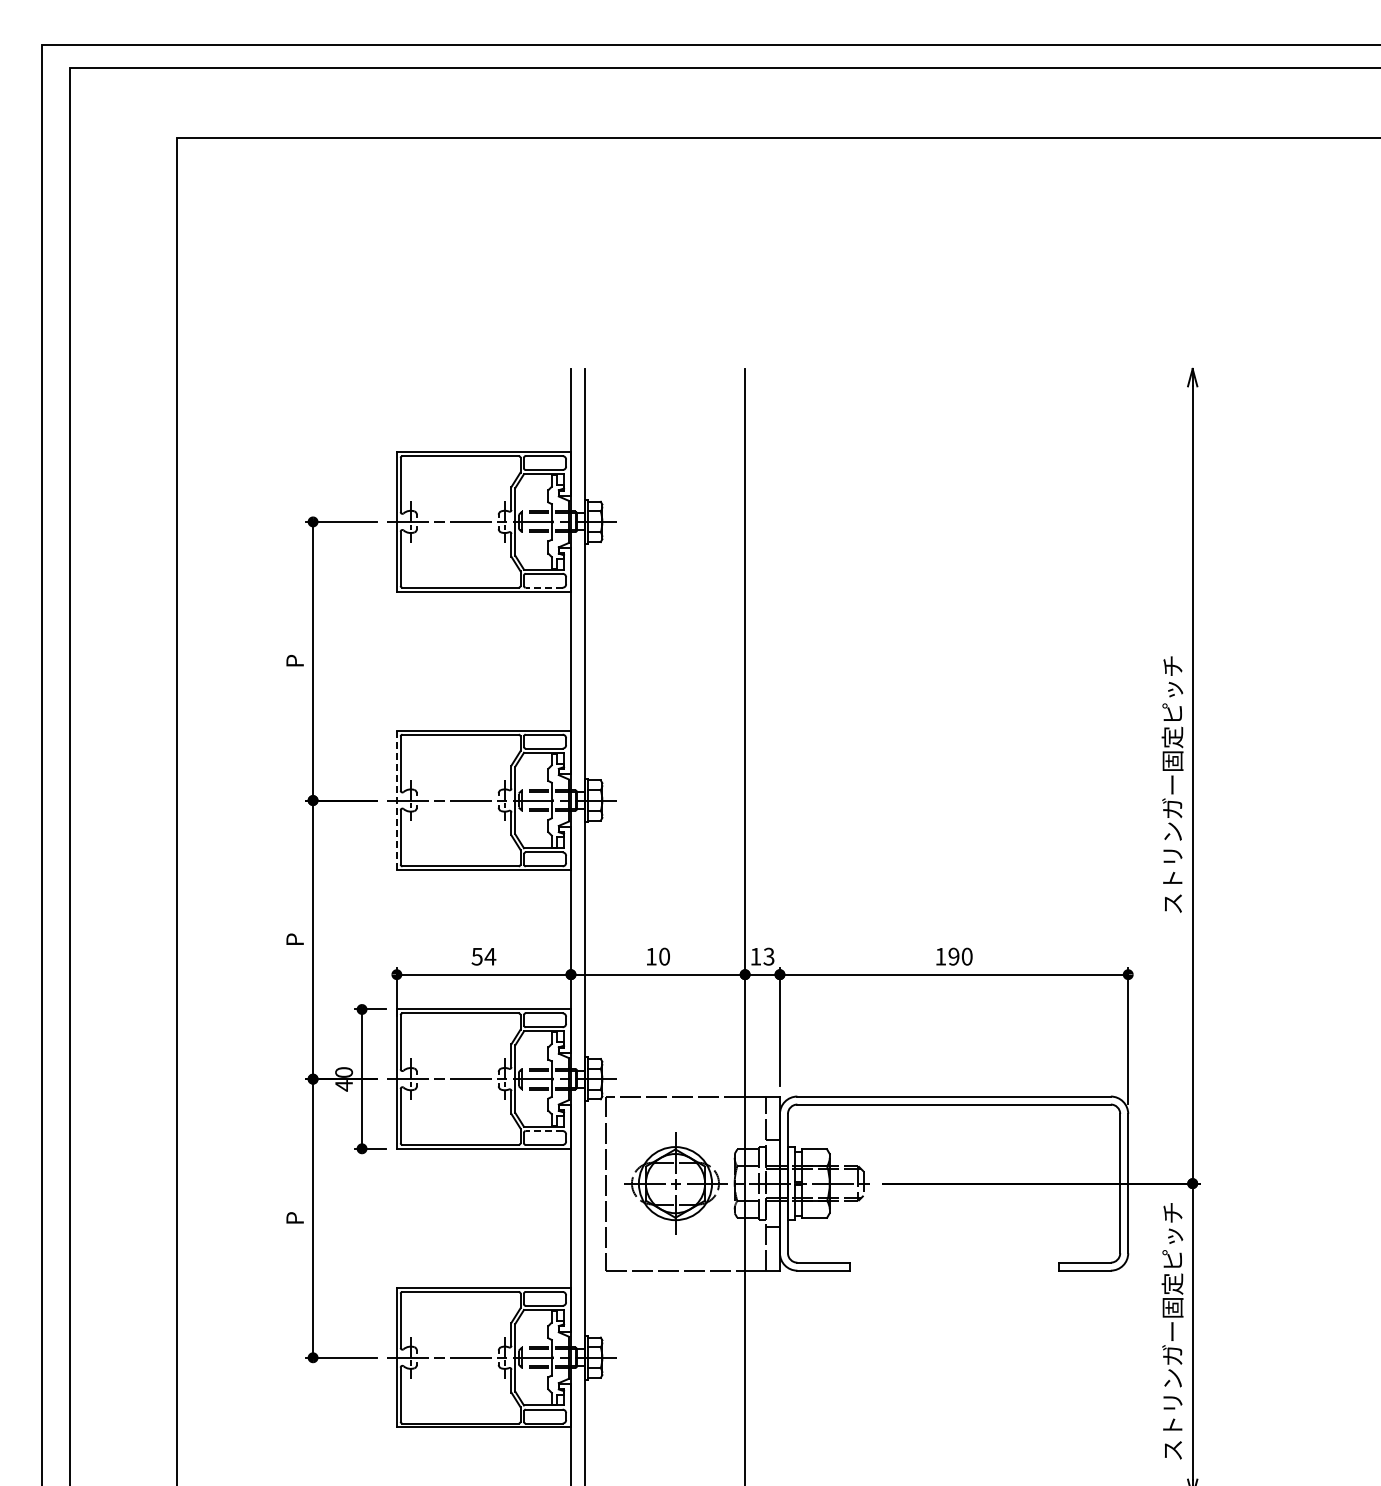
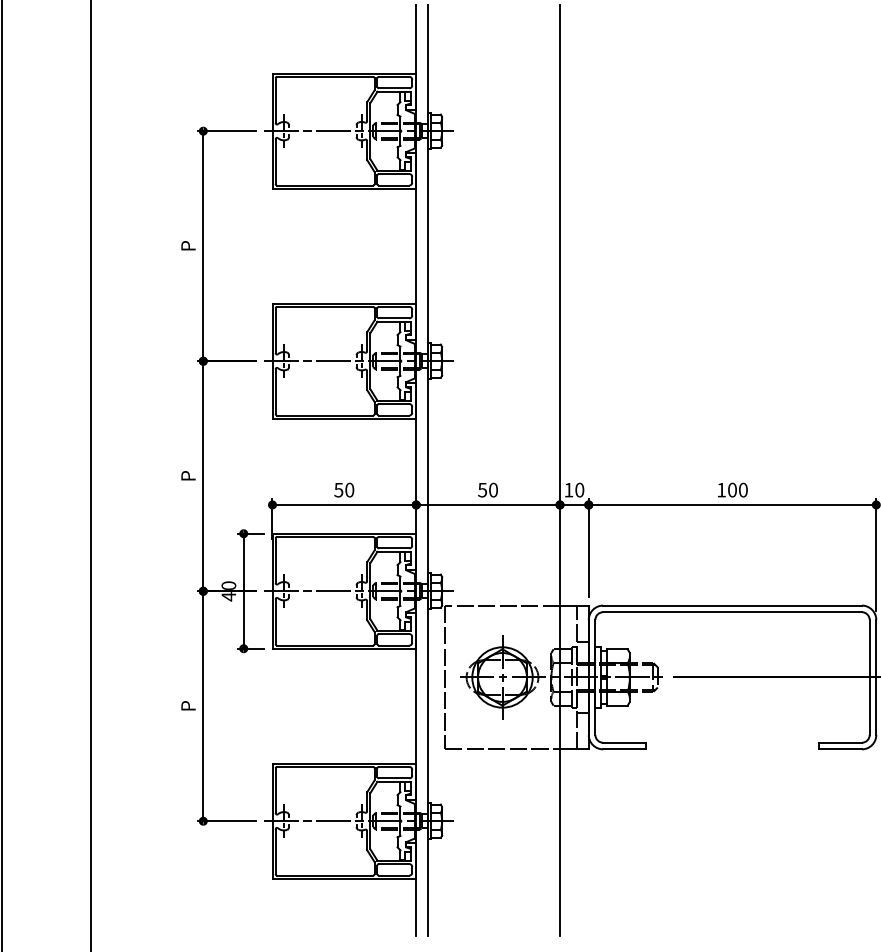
line: (543, 587) -> (393, 185), dashed -> solid
line: (396, 800) -> (272, 361), dashed -> solid
text: (490, 956) -> (349, 489), 54 -> 50
text: (650, 956) -> (481, 489), 10 -> 50
text: (768, 956) -> (579, 489), 13 -> 10
text: (953, 956) -> (732, 489), 190 -> 100
line: (543, 1131) -> (393, 634), dashed -> solid

